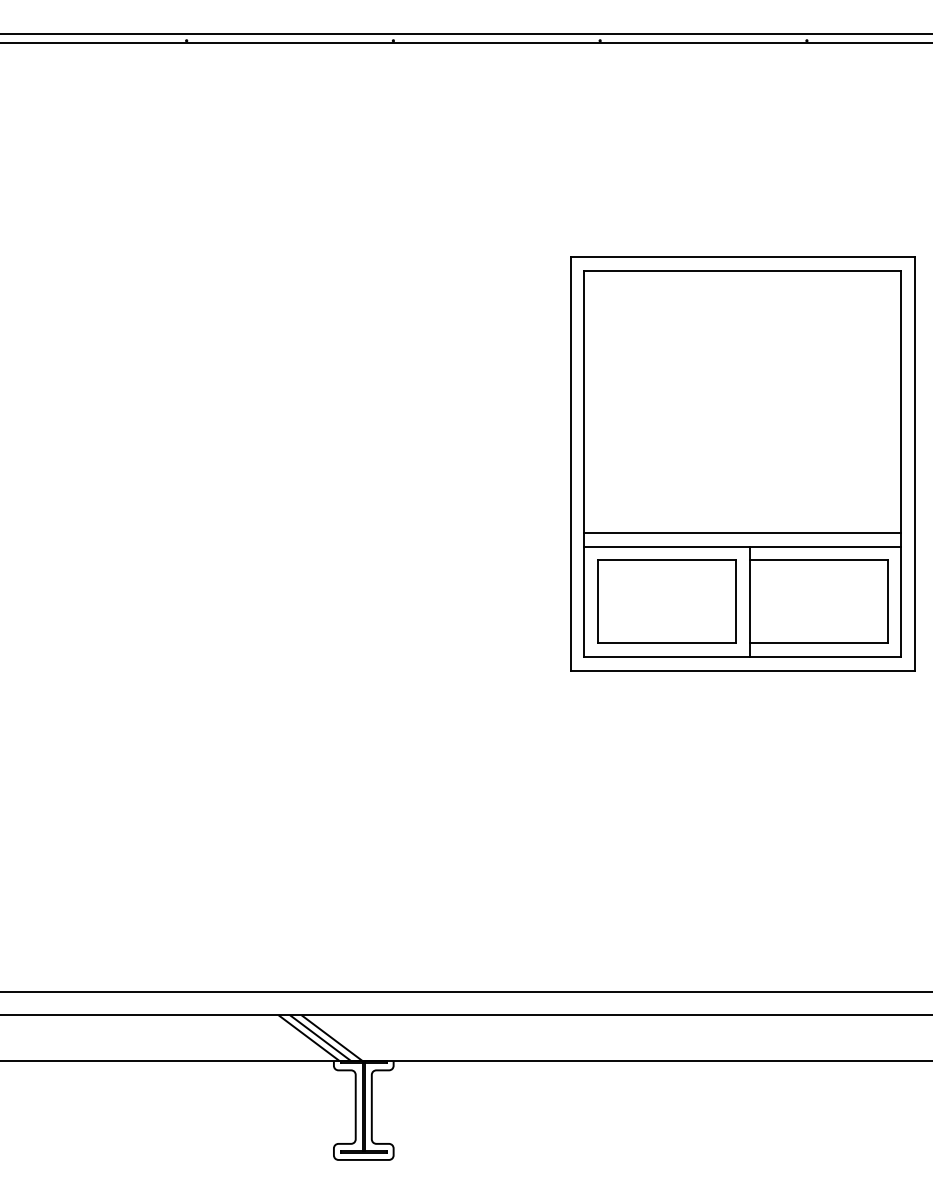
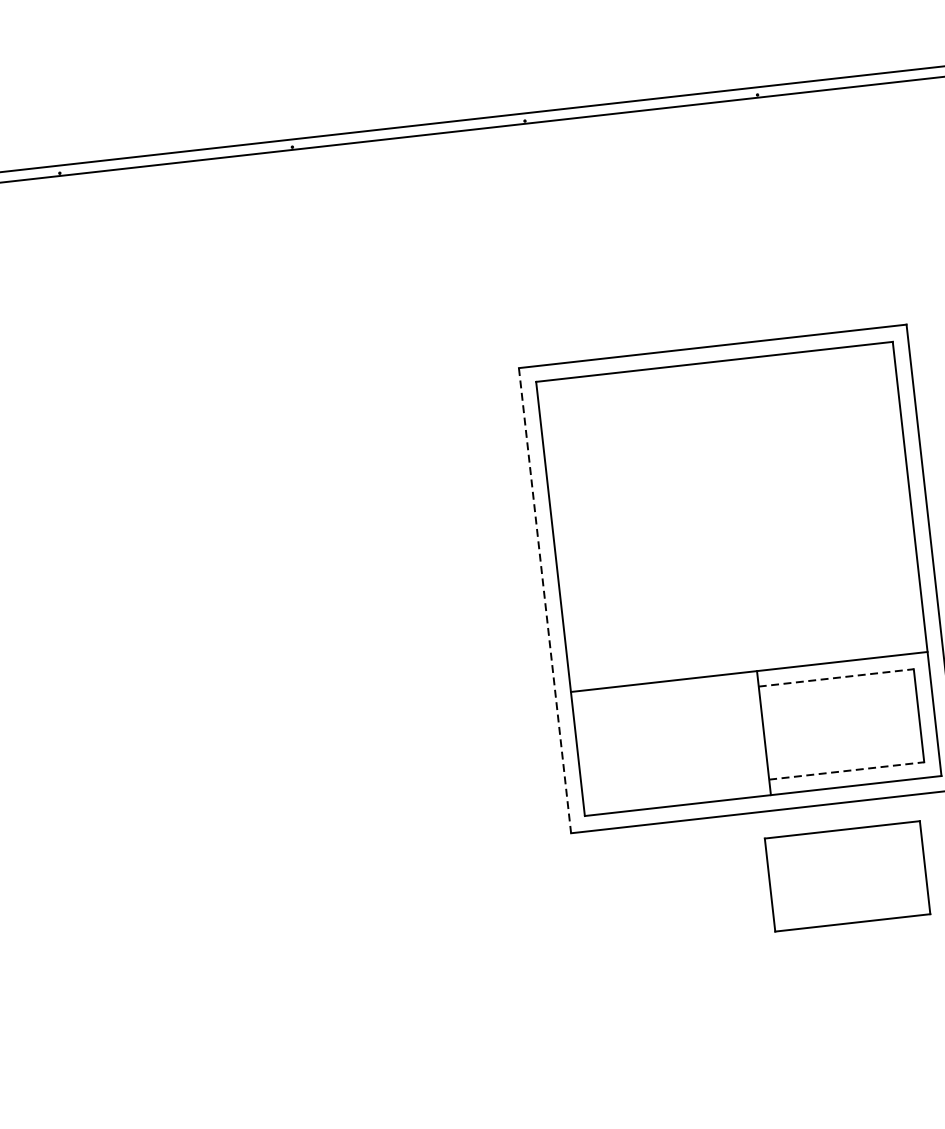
line: (570, 463) -> (544, 600), solid -> dashed
line: (742, 532) -> (747, 656), removed
line: (818, 560) -> (836, 678), solid -> dashed
part: (666, 601) -> (846, 876), moved
line: (818, 643) -> (846, 771), solid -> dashed

